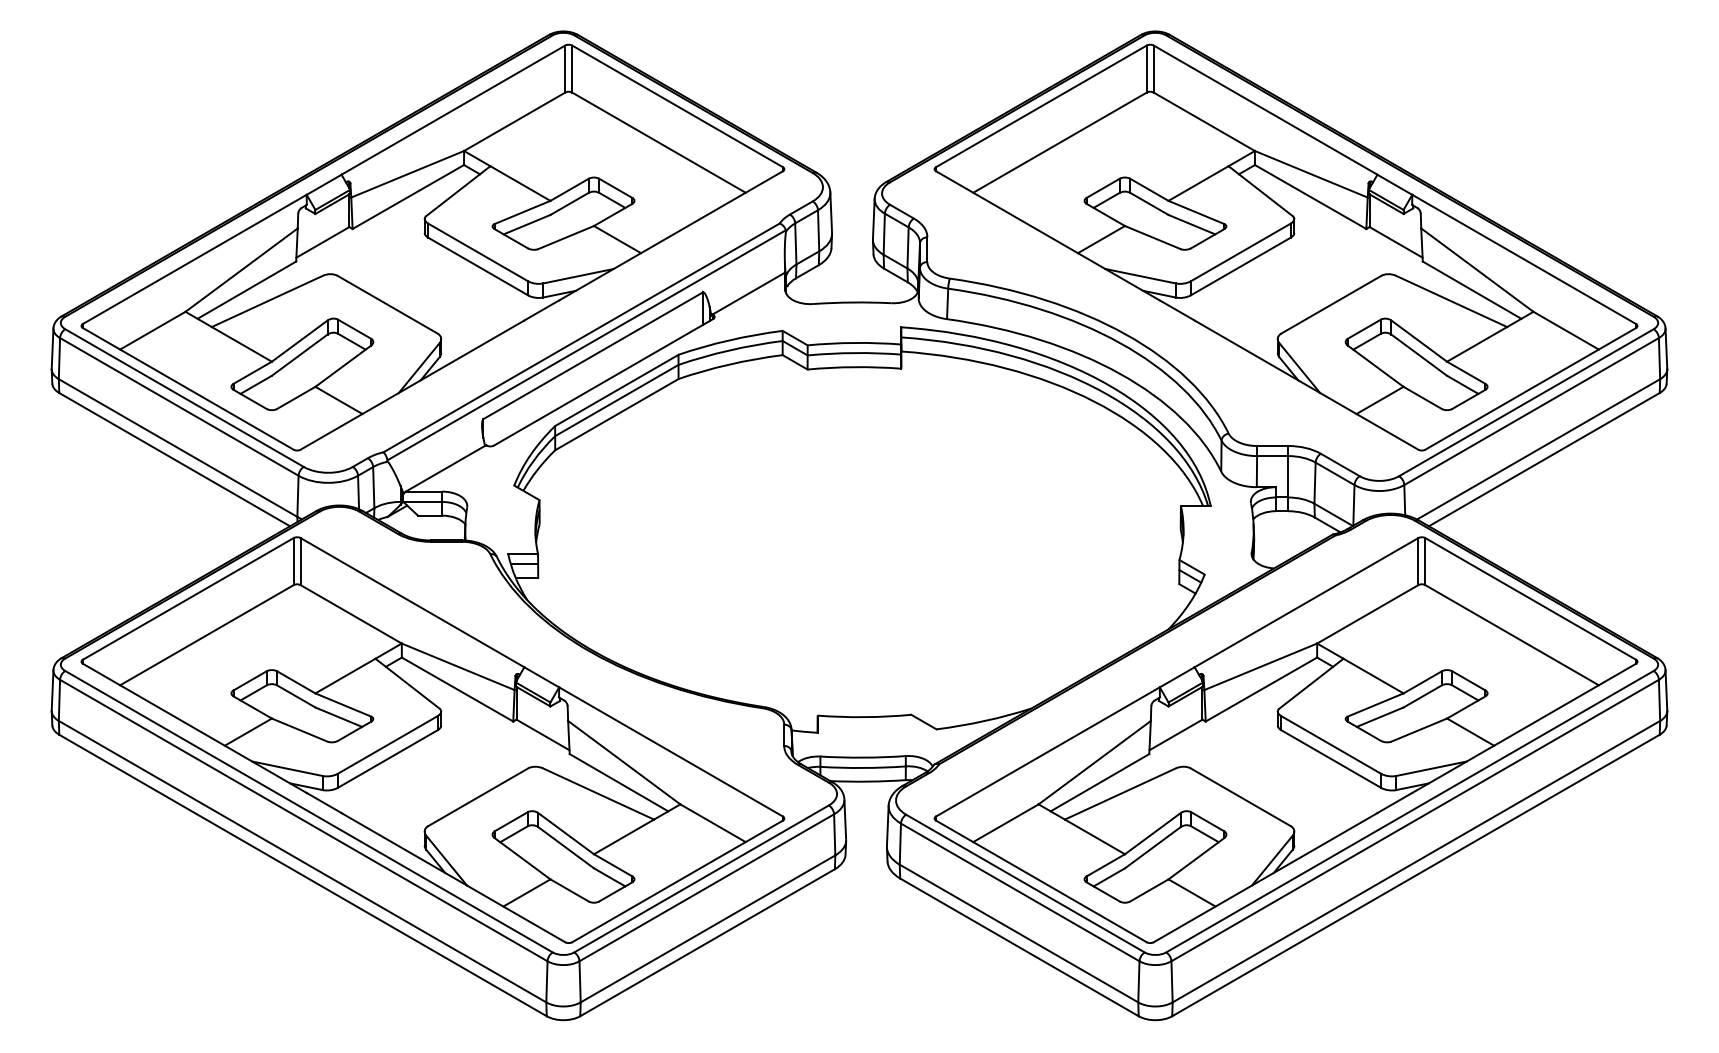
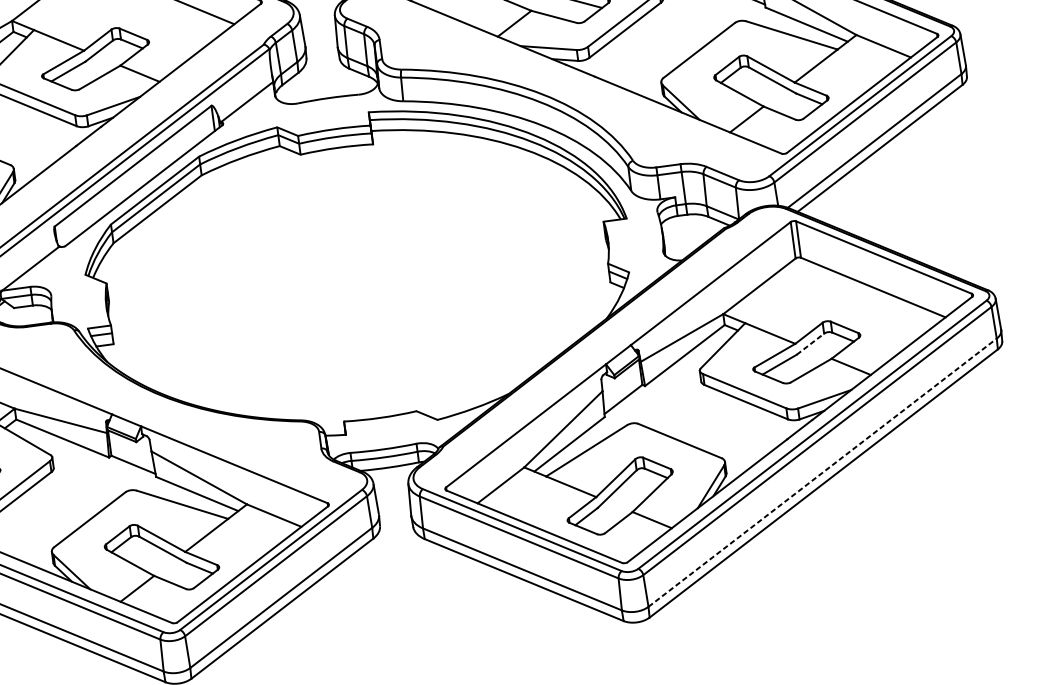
line: (1423, 696) -> (811, 344), solid -> dashed
line: (1416, 861) -> (822, 472), solid -> dashed

